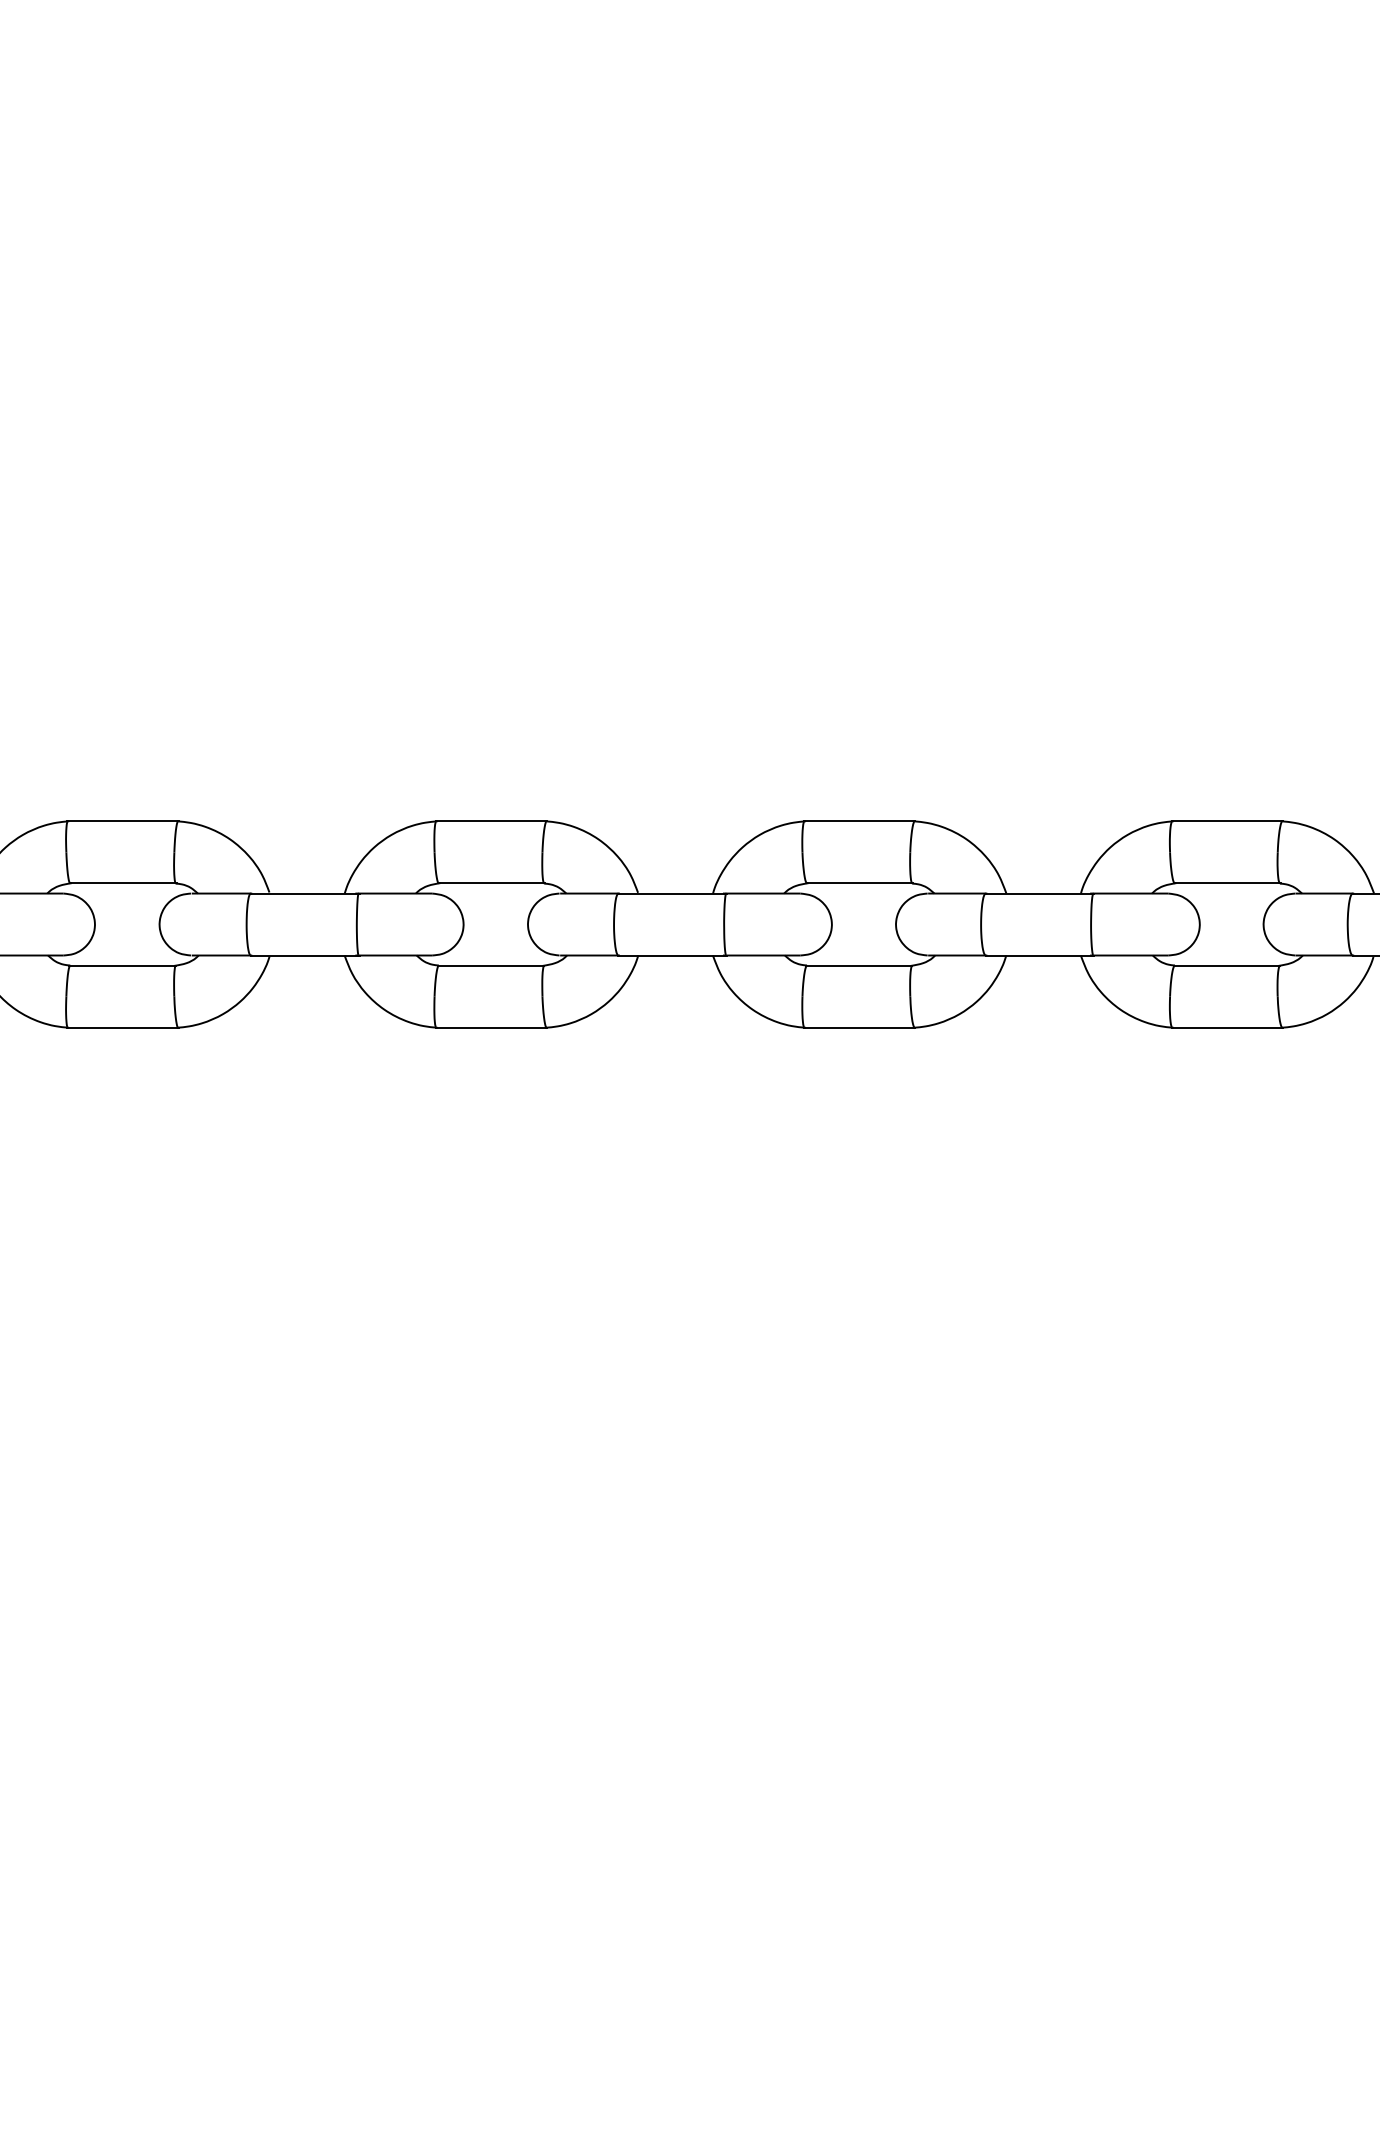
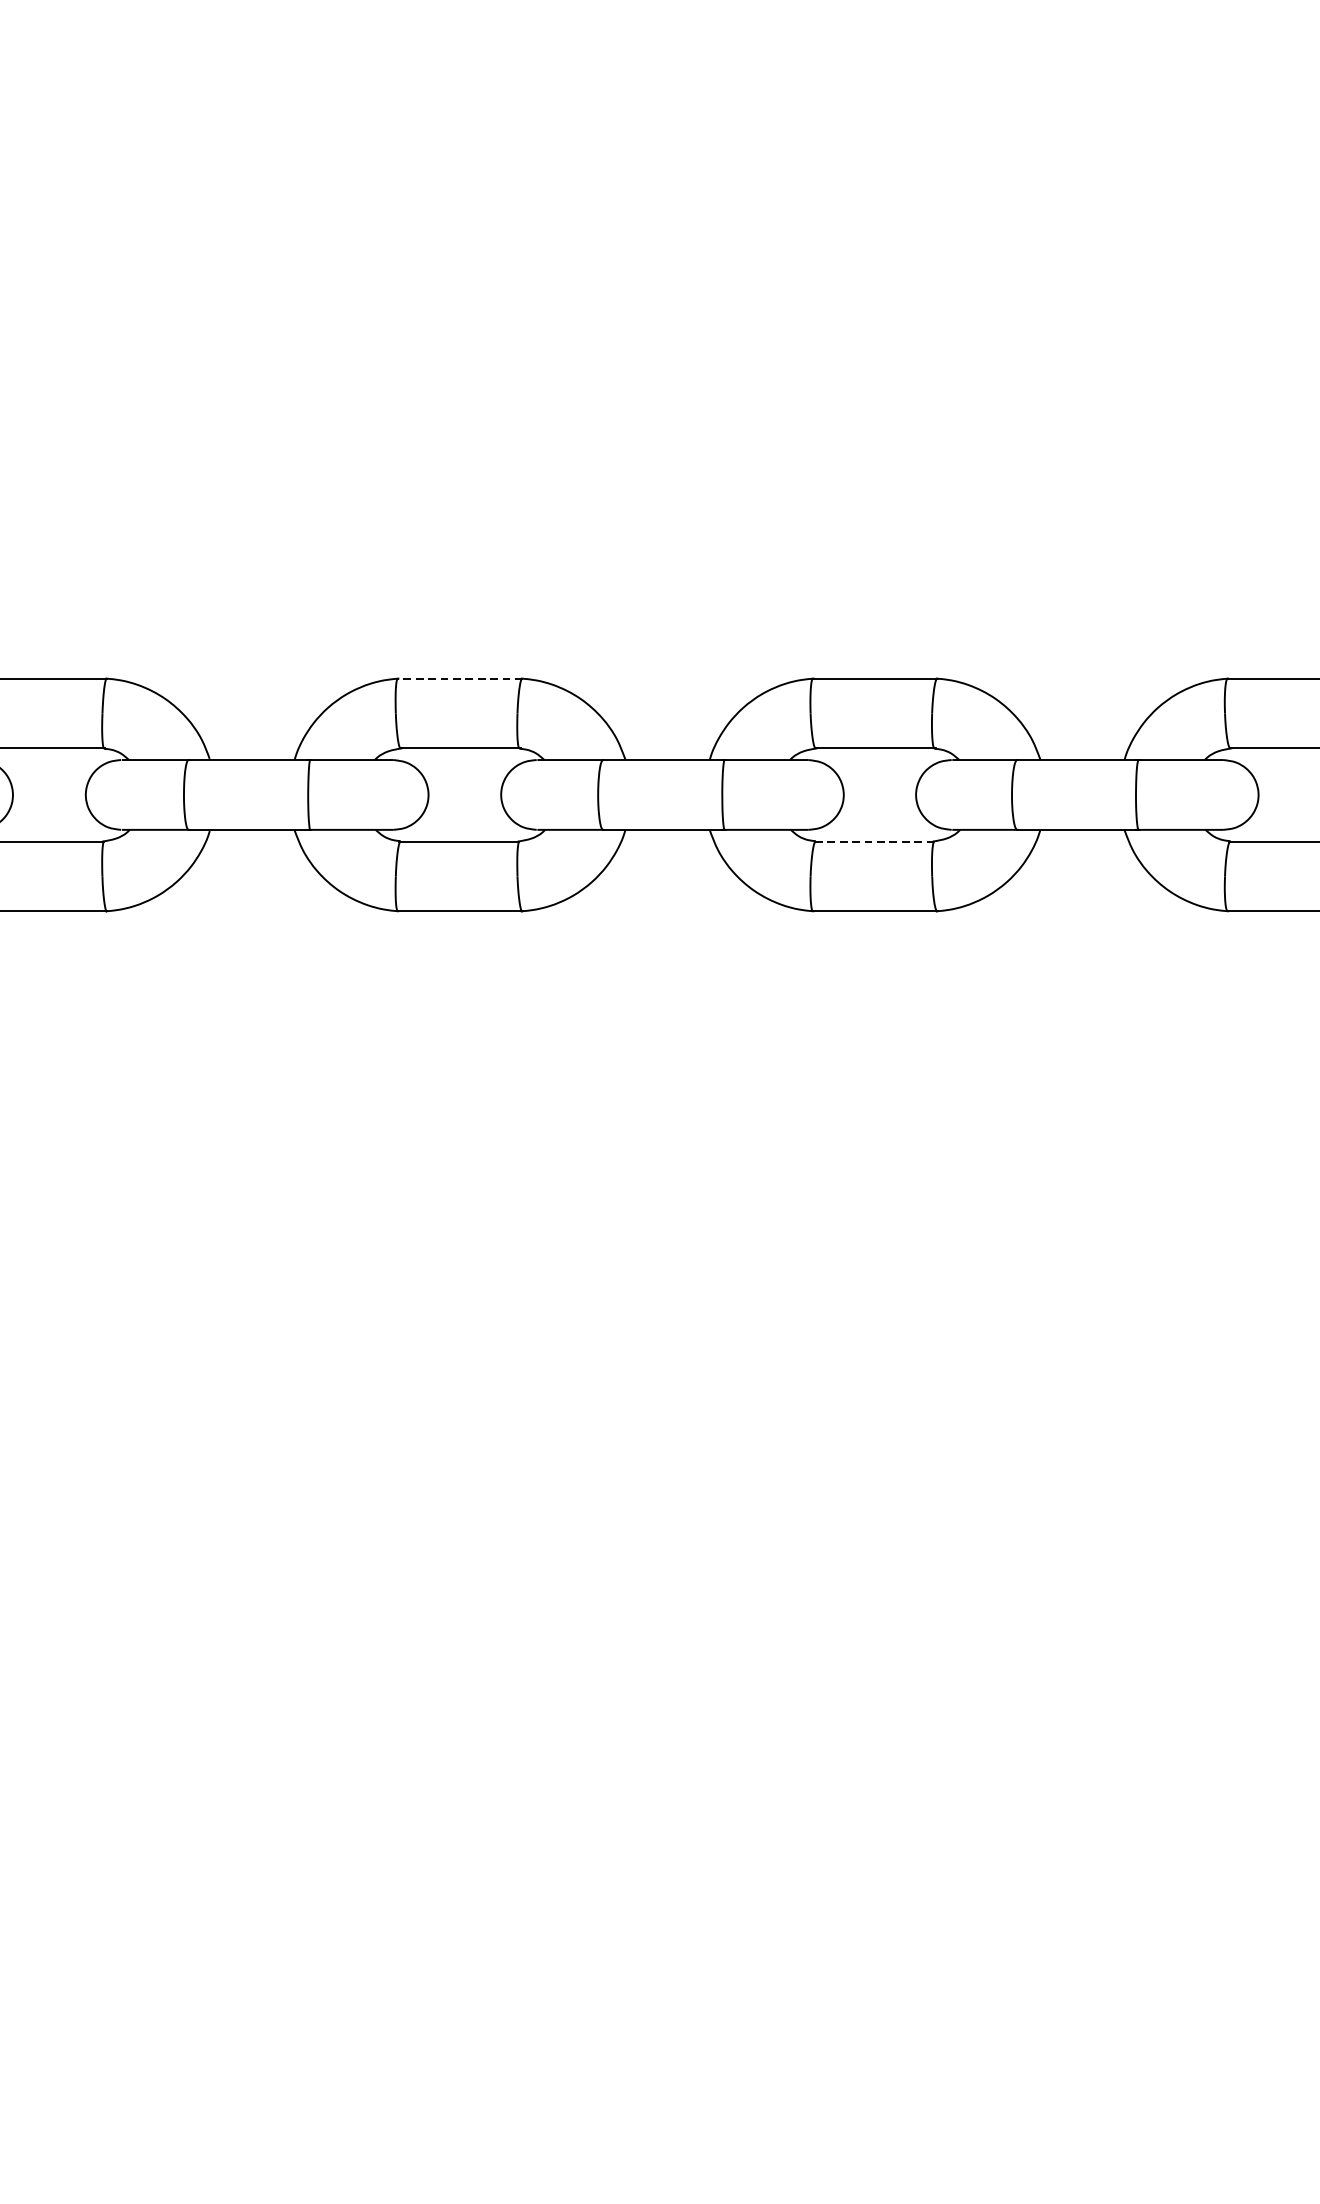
line: (491, 821) -> (460, 678), solid -> dashed
line: (858, 965) -> (873, 841), solid -> dashed

